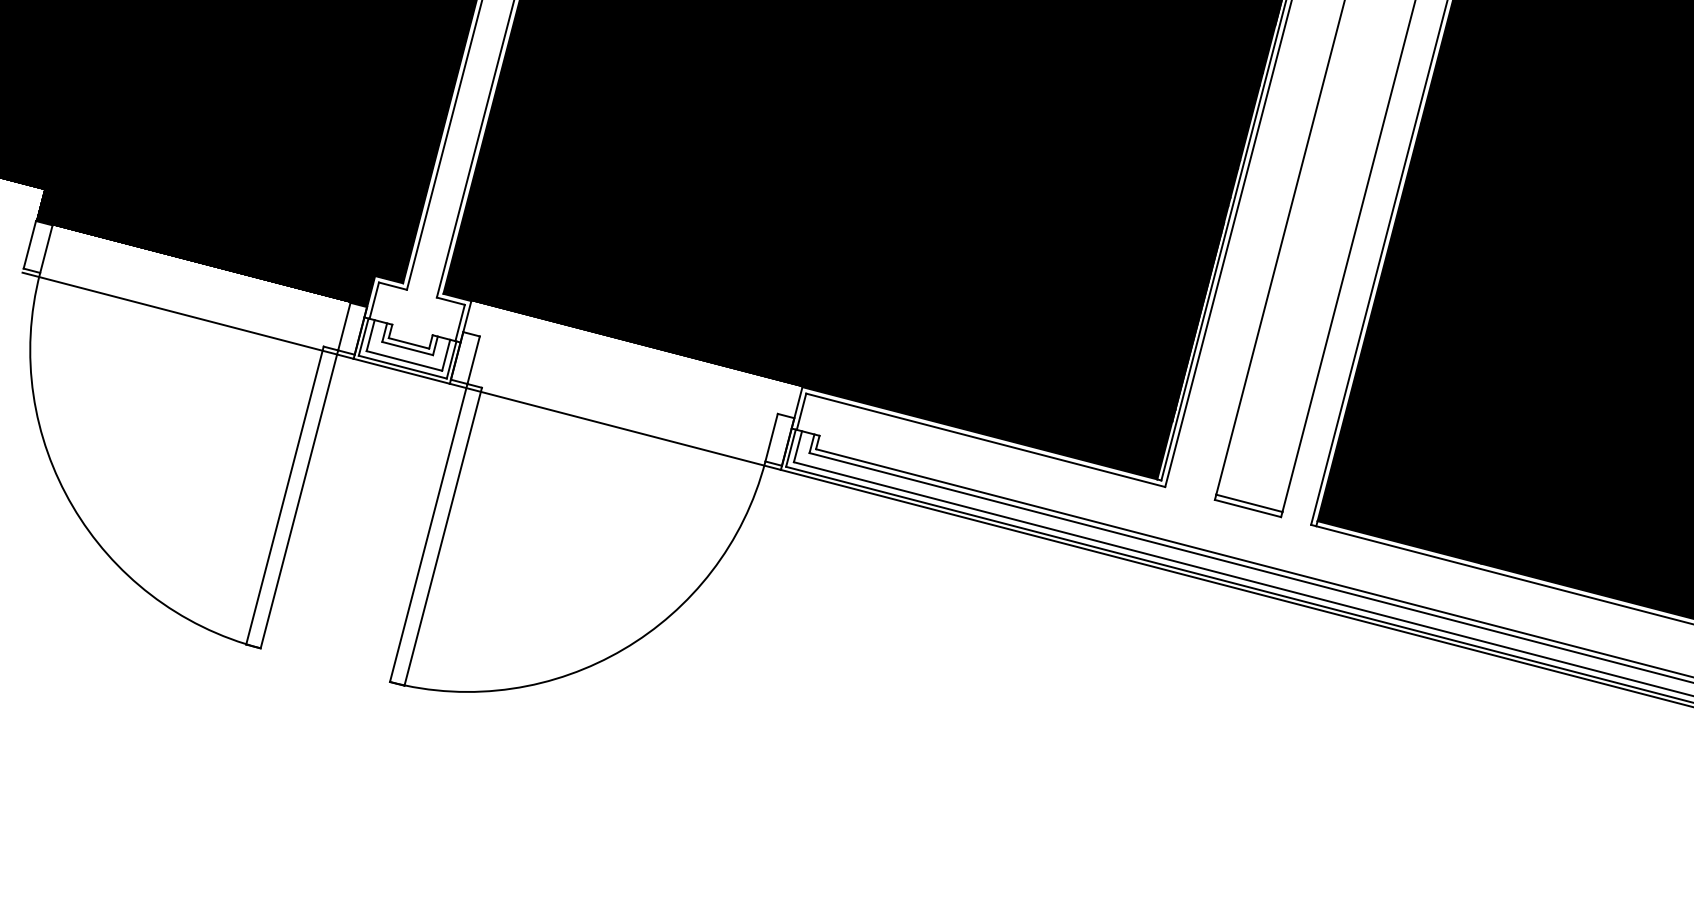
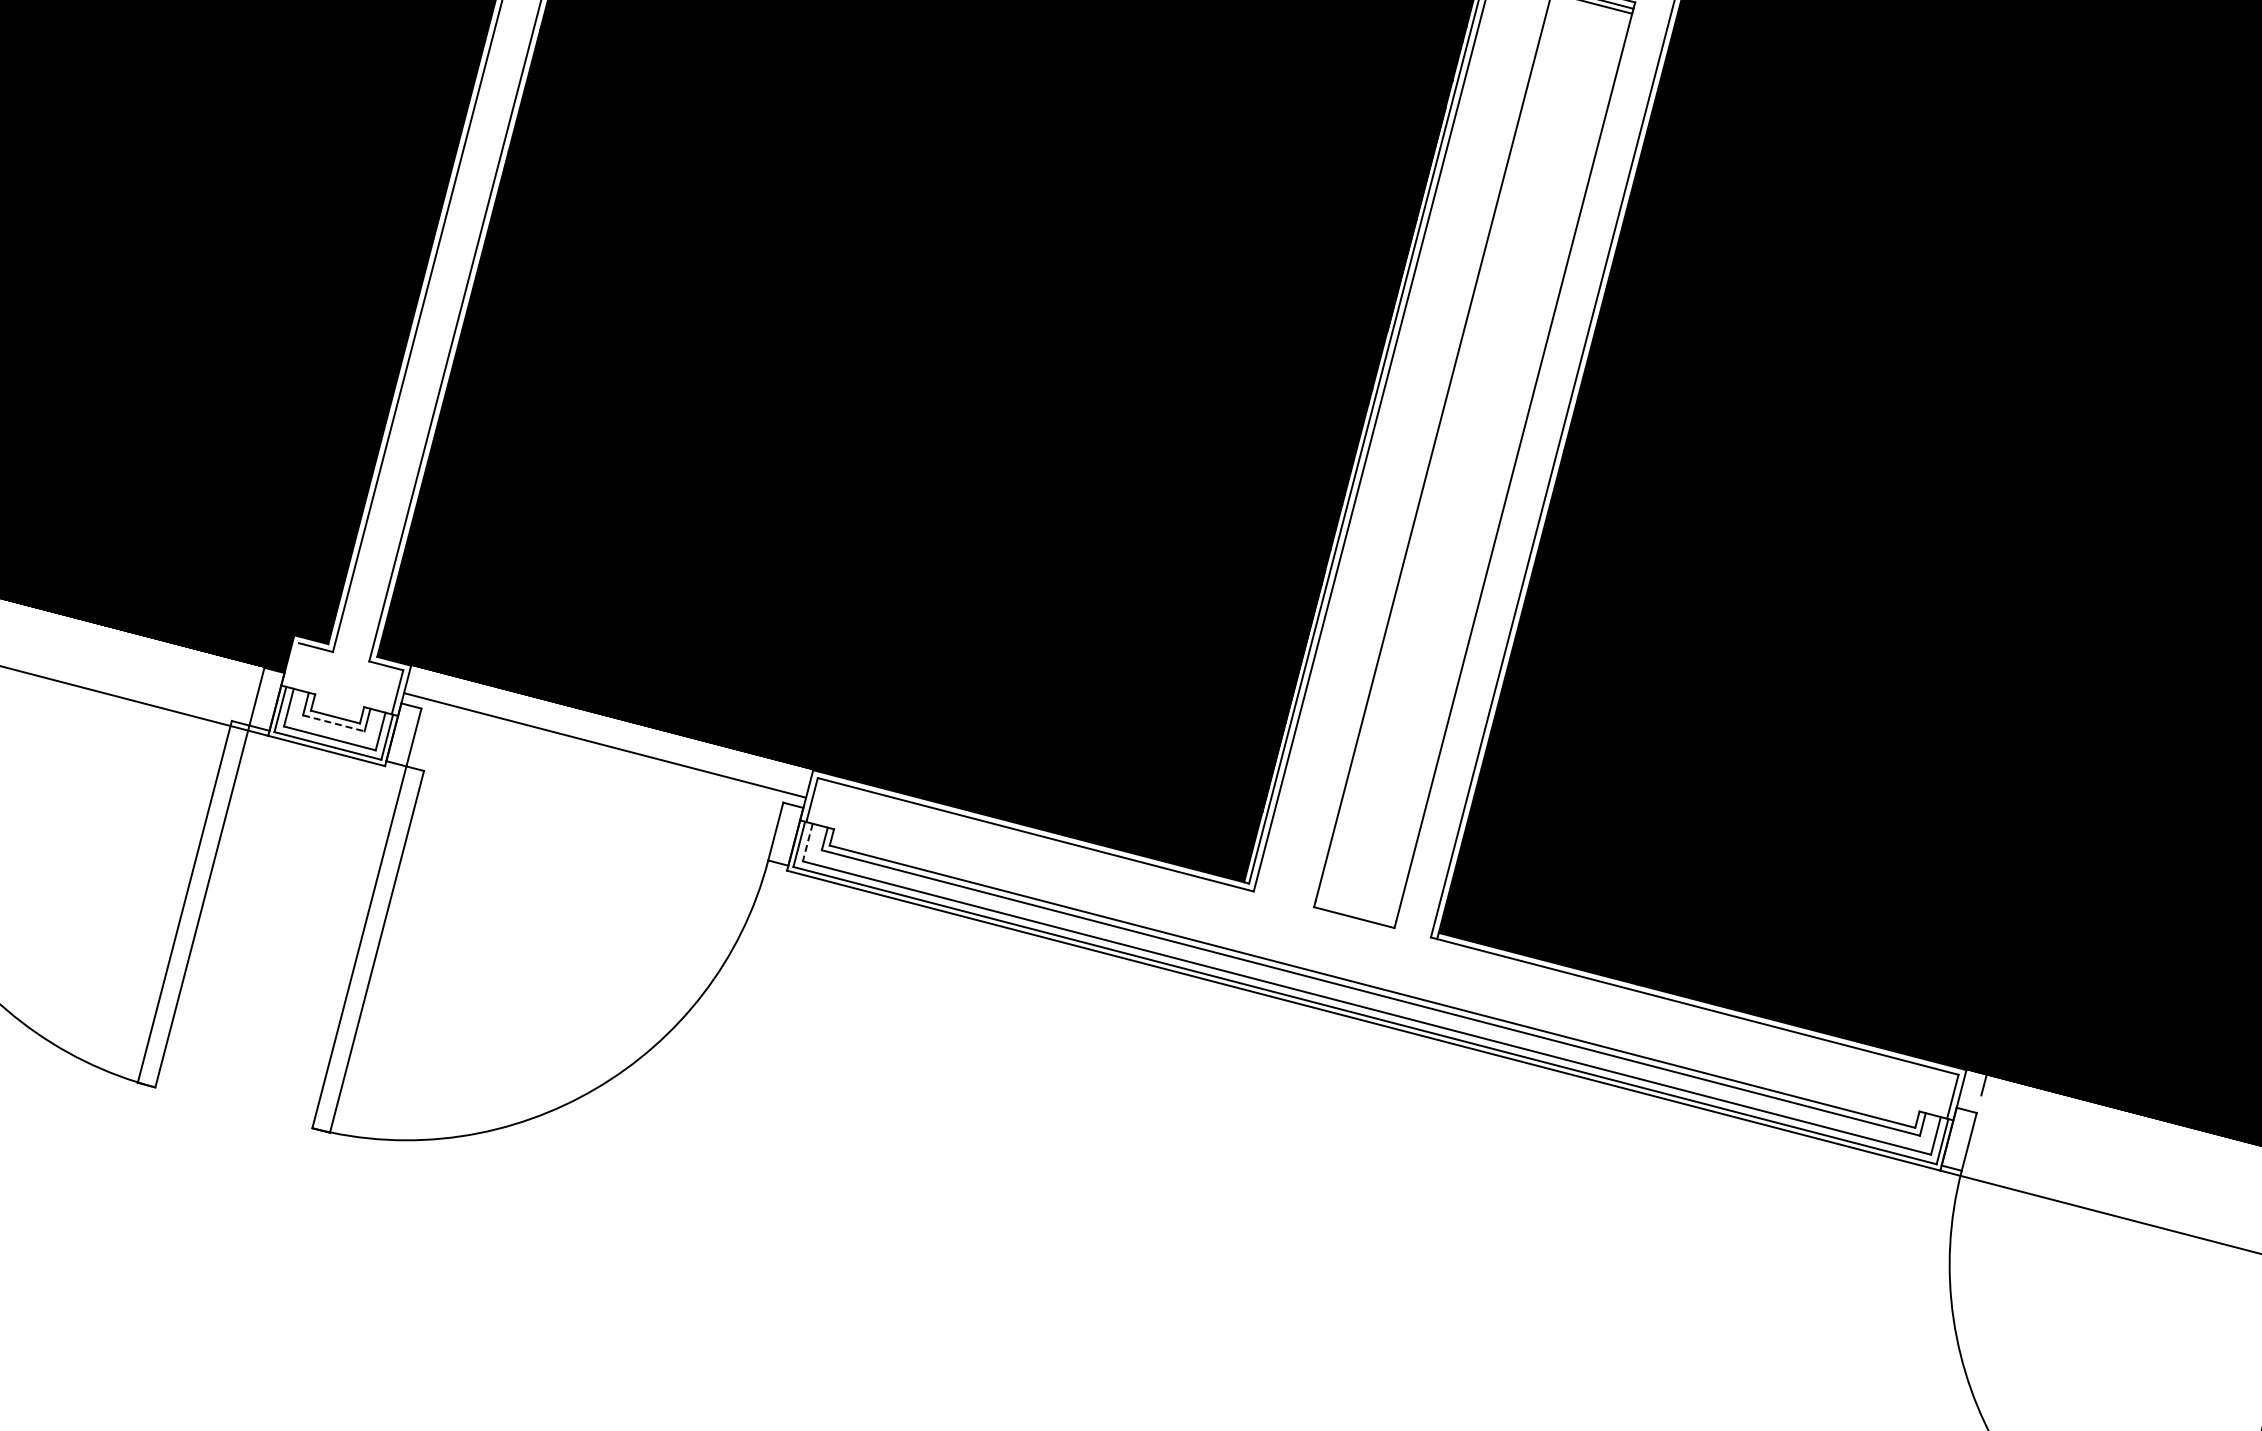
line: (374, 300) -> (293, 665), removed
line: (407, 348) -> (333, 723), solid -> dashed
line: (615, 426) -> (605, 745), moved
line: (797, 447) -> (807, 843), solid -> dashed
line: (1249, 502) -> (1355, 910), removed

